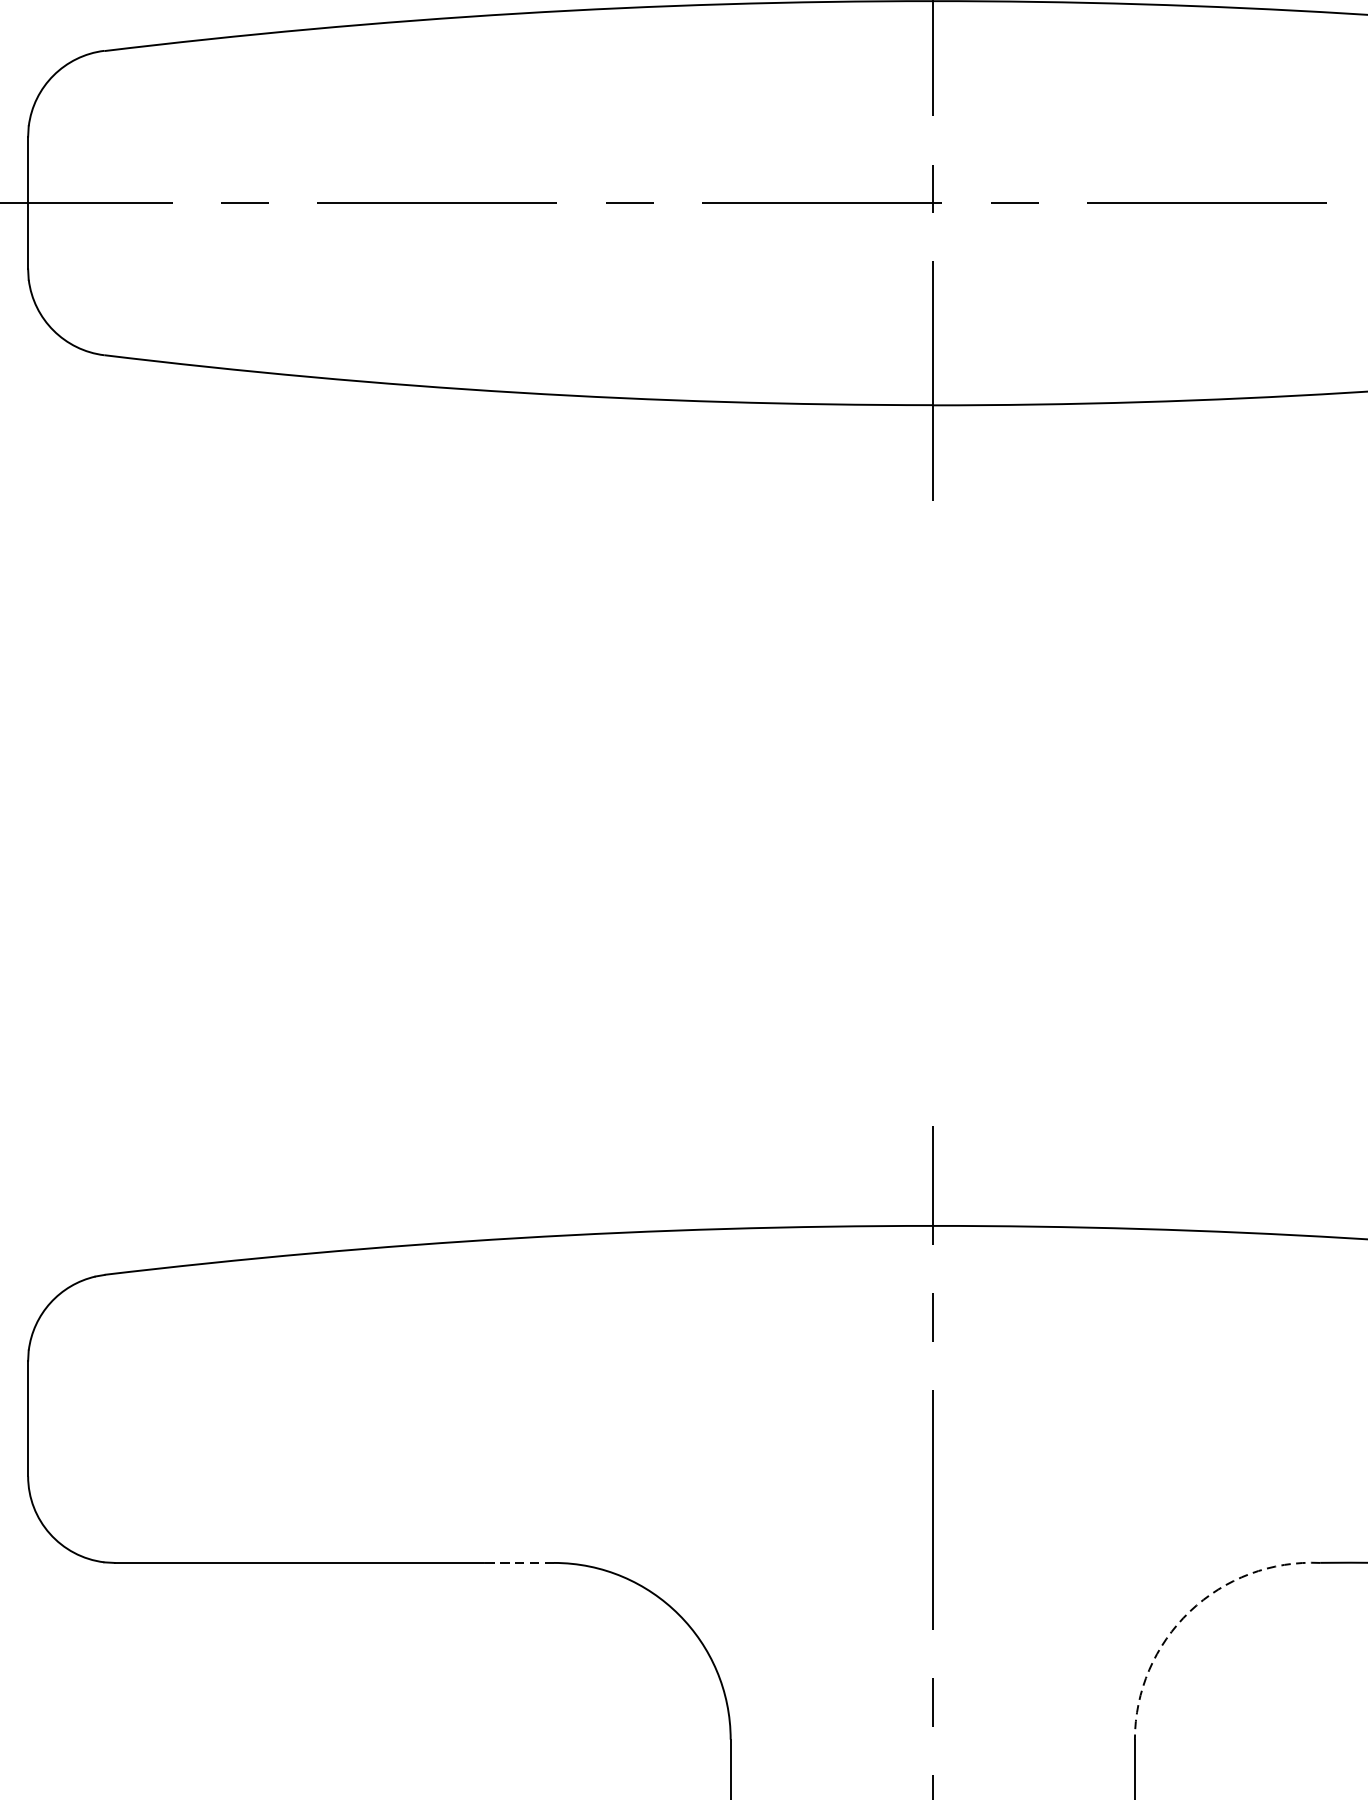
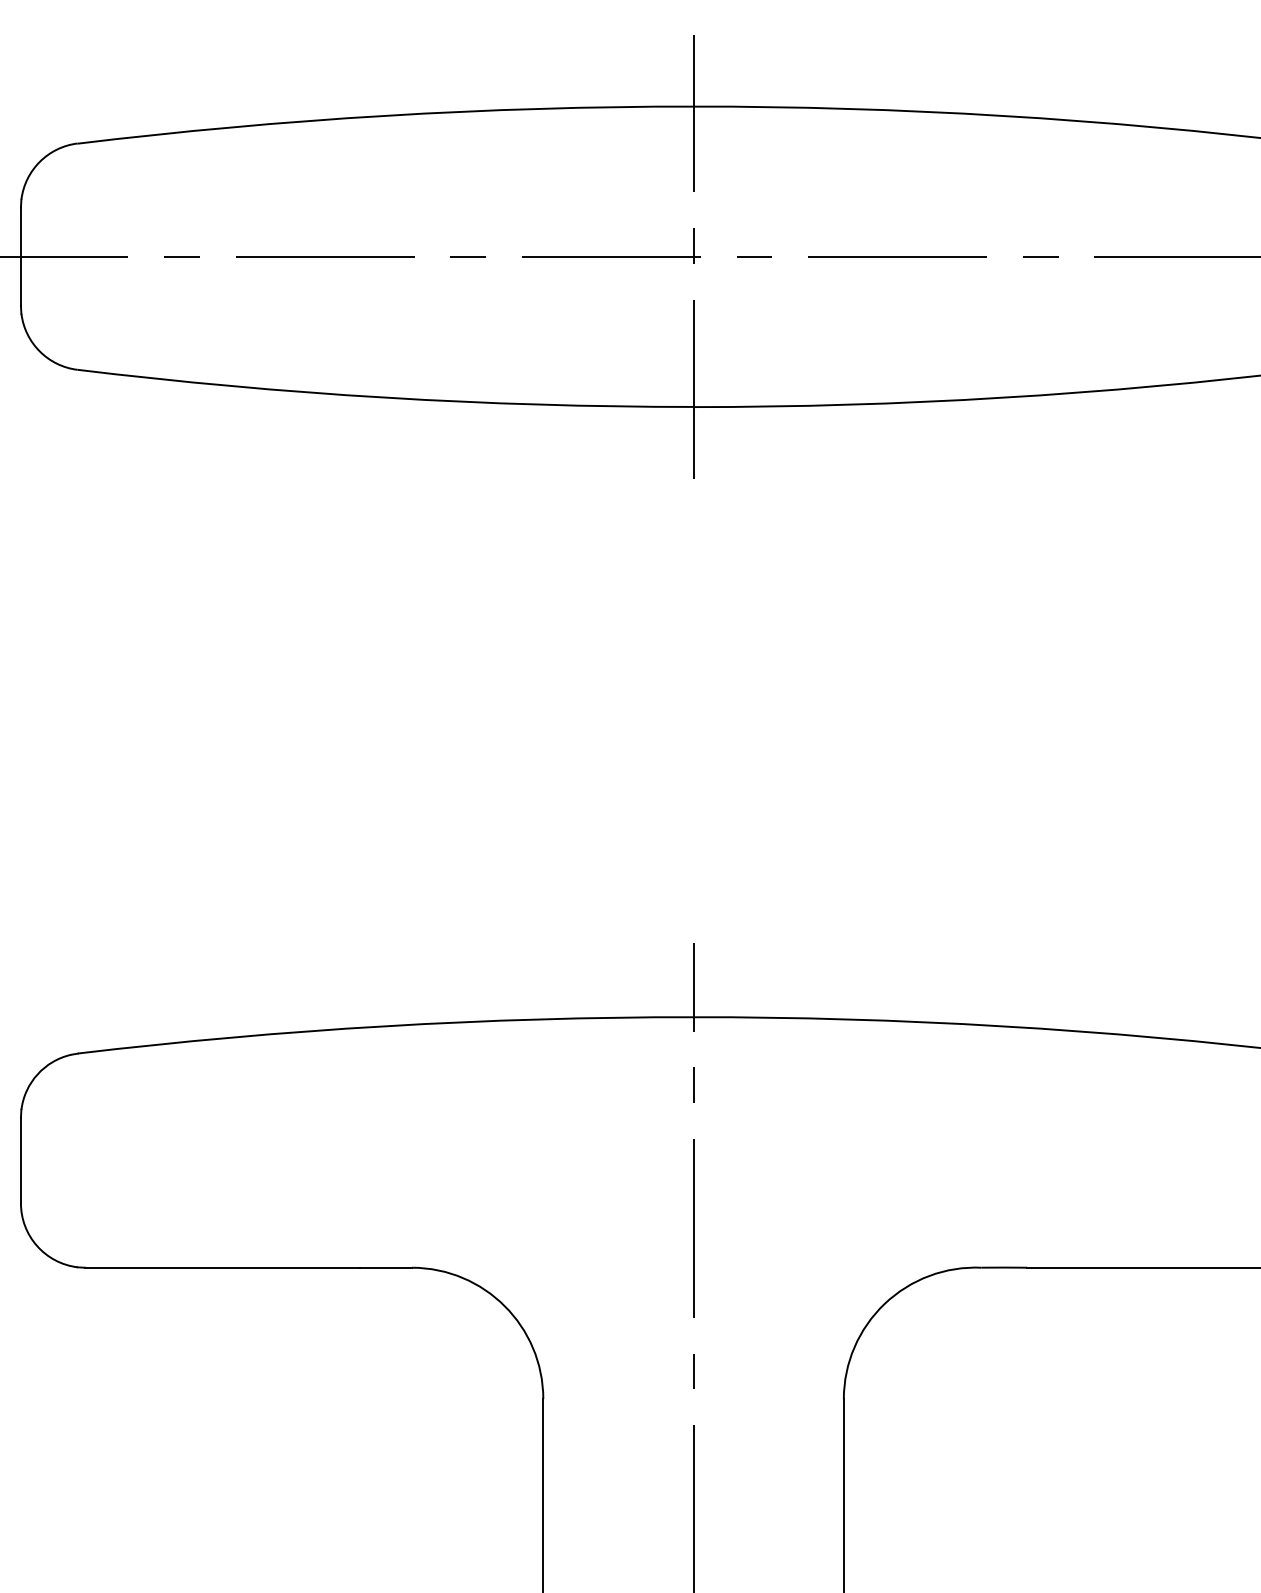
line: (518, 1562) -> (385, 1267), dashed -> solid
arc: (1189, 1611) -> (884, 1303), dashed -> solid

